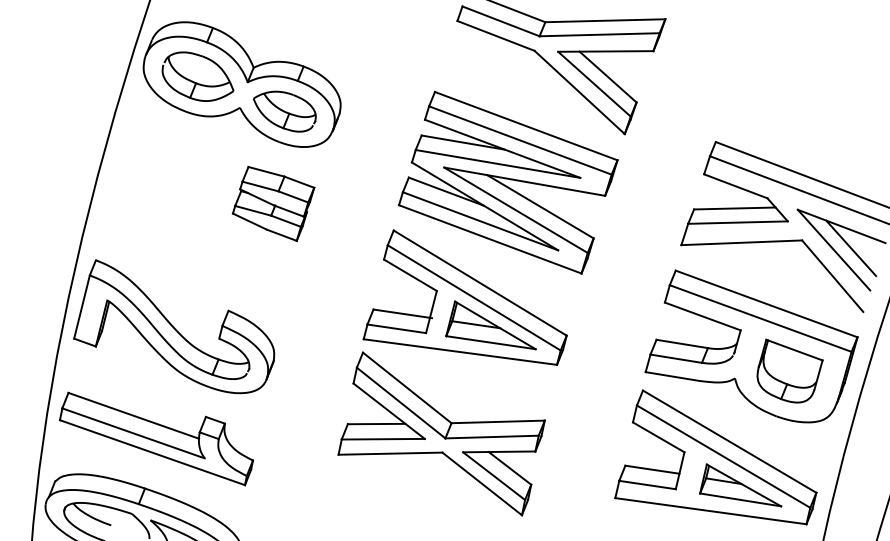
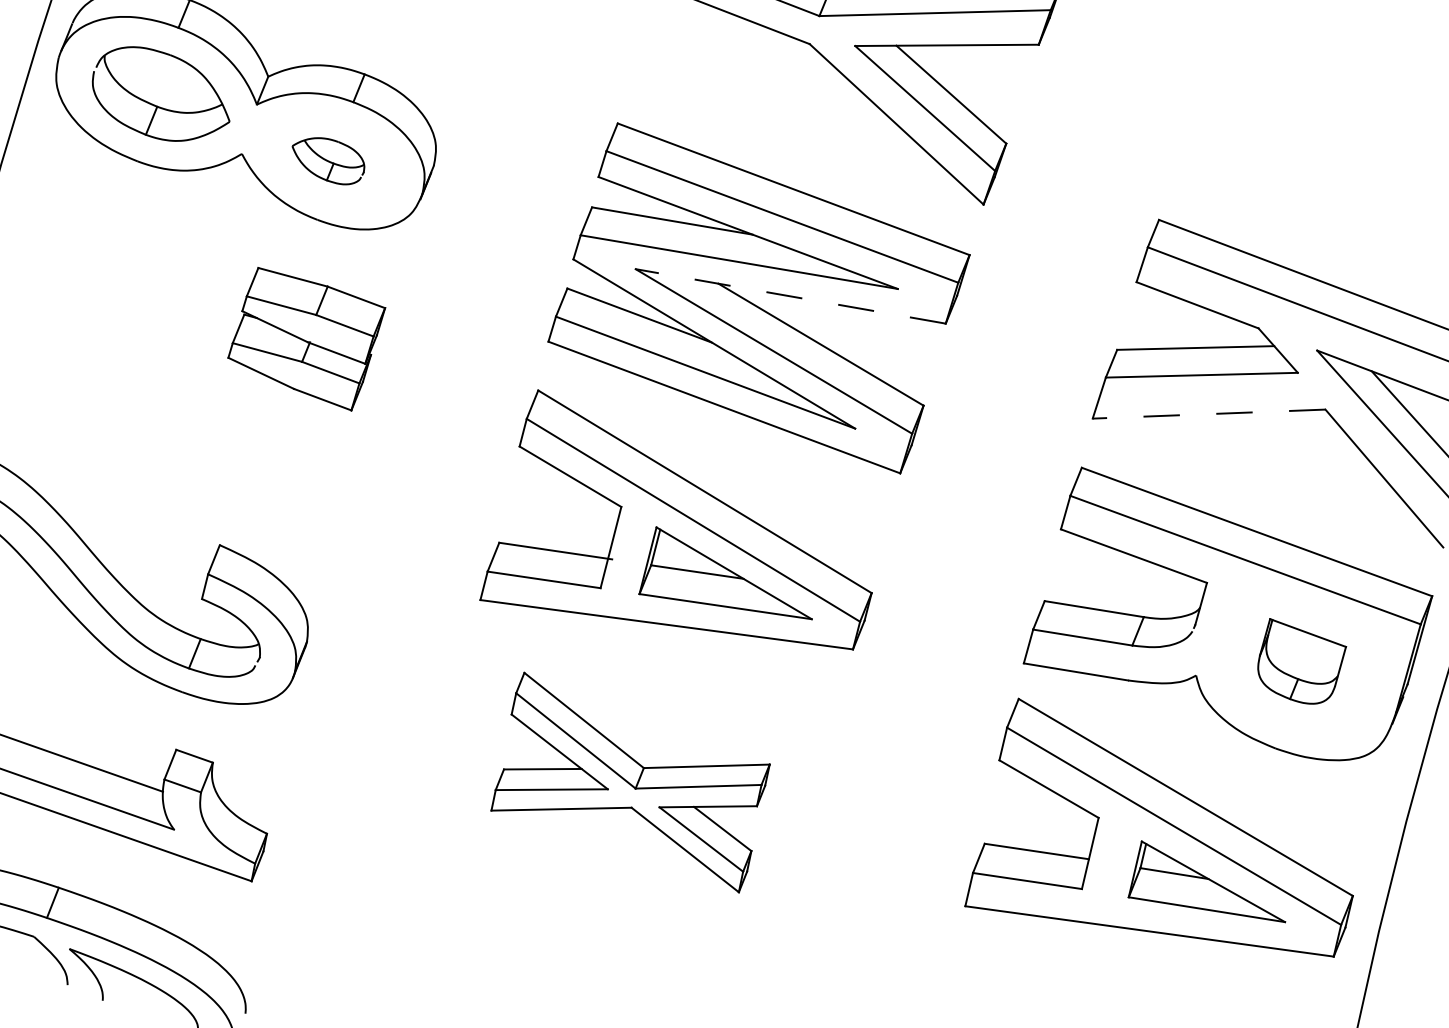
part: (284, 111) -> (327, 161), size x0.6
line: (524, 181) -> (790, 295), solid -> dashed
line: (741, 242) -> (1208, 413), solid -> dashed
part: (789, 370) -> (1301, 660), size x0.7
part: (441, 433) -> (630, 781), size x0.7

